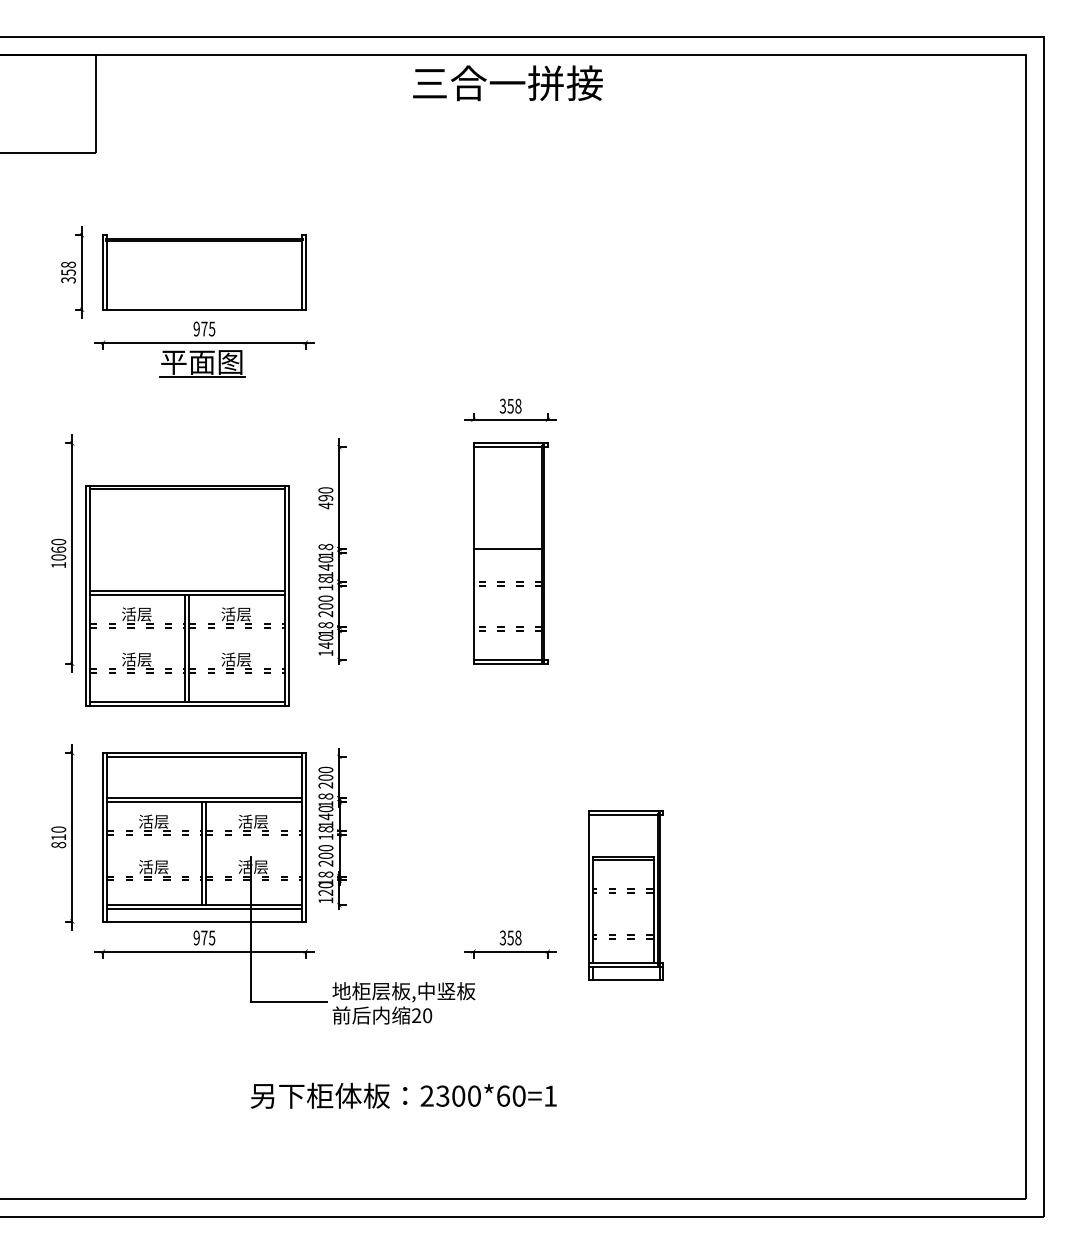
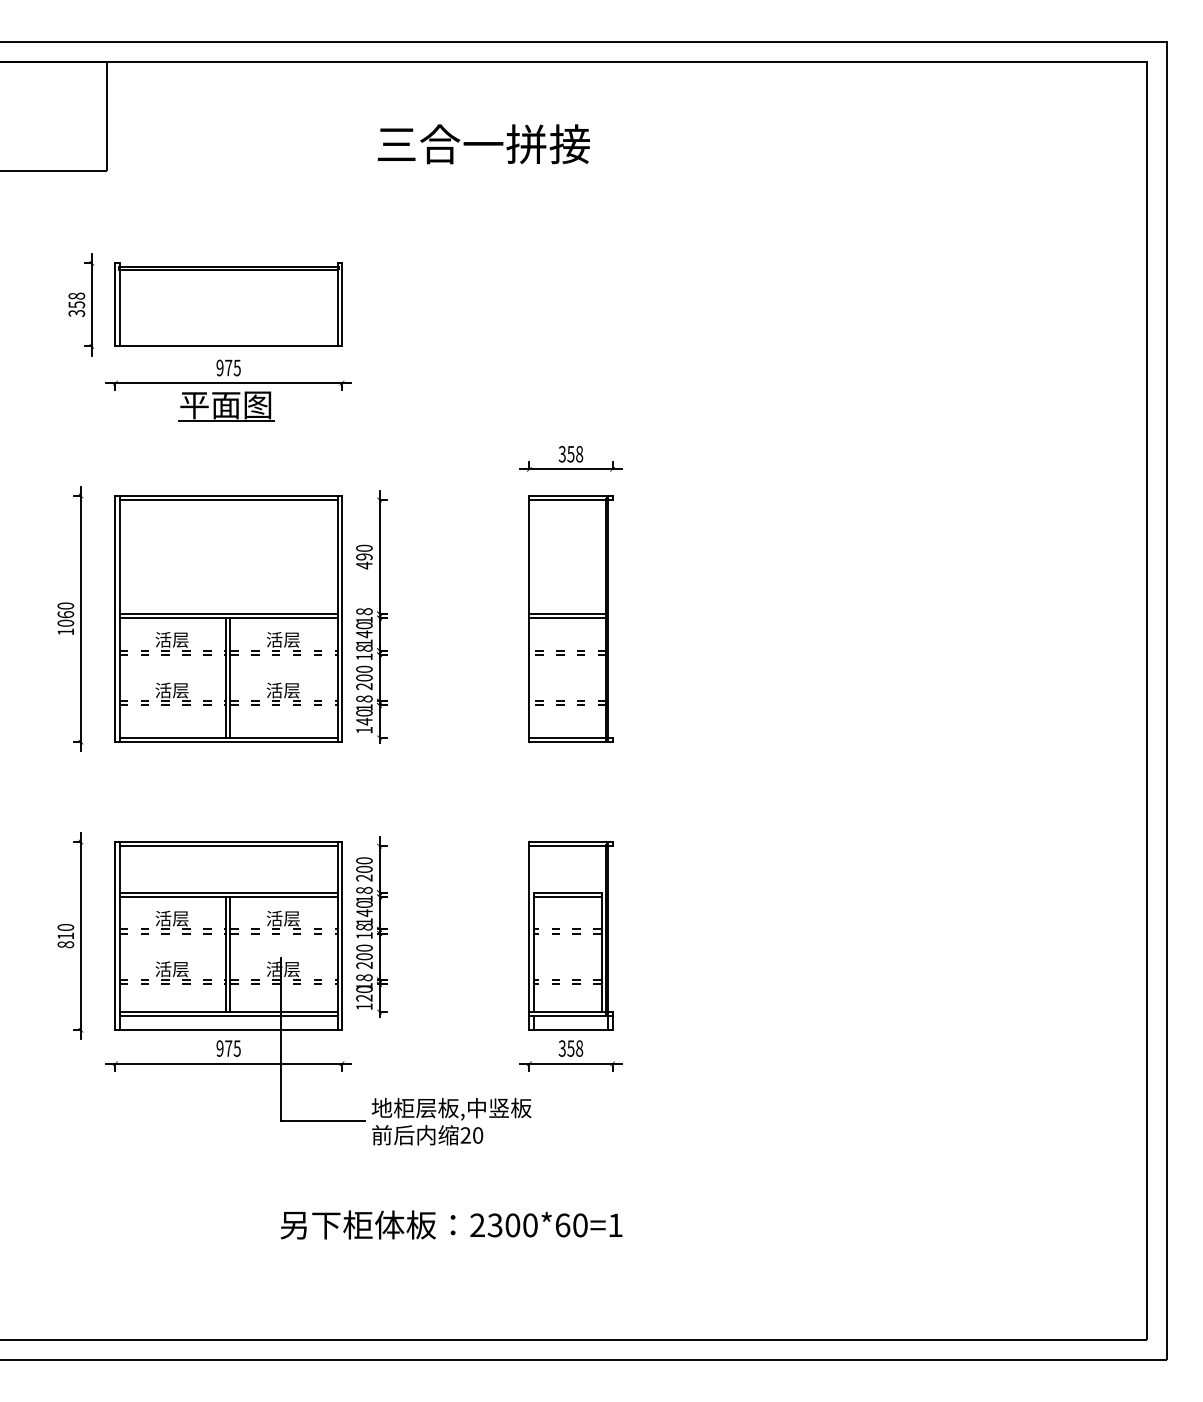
text: (507, 83) -> (483, 144), moved
line: (507, 553) -> (567, 618), added
part: (187, 595) -> (228, 618), moved
part: (625, 894) -> (570, 935), moved

